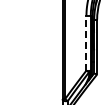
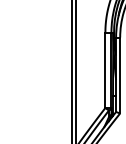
line: (86, 42) -> (105, 69), dashed -> solid

